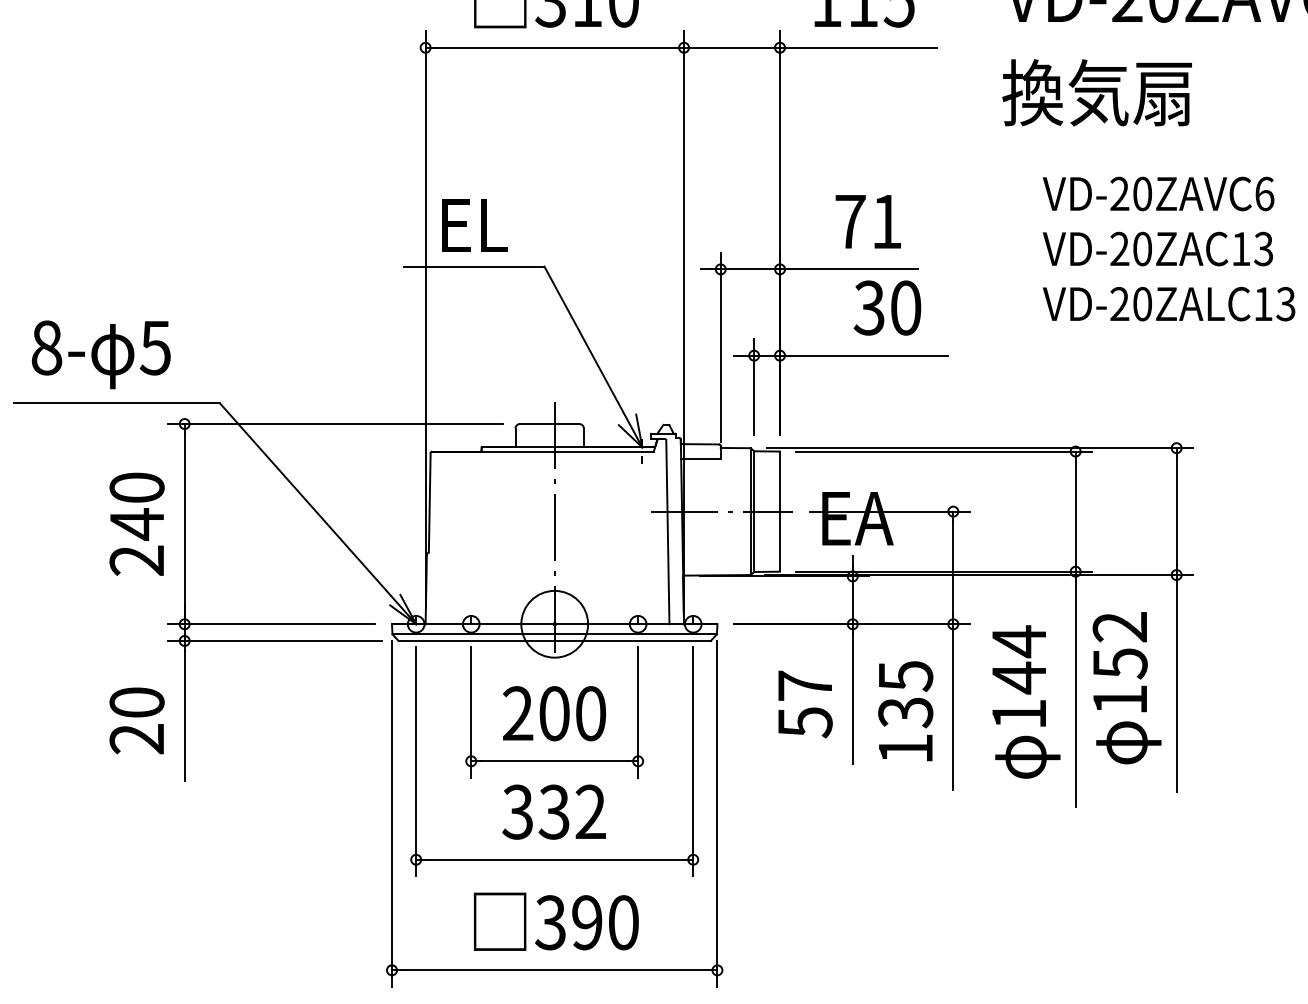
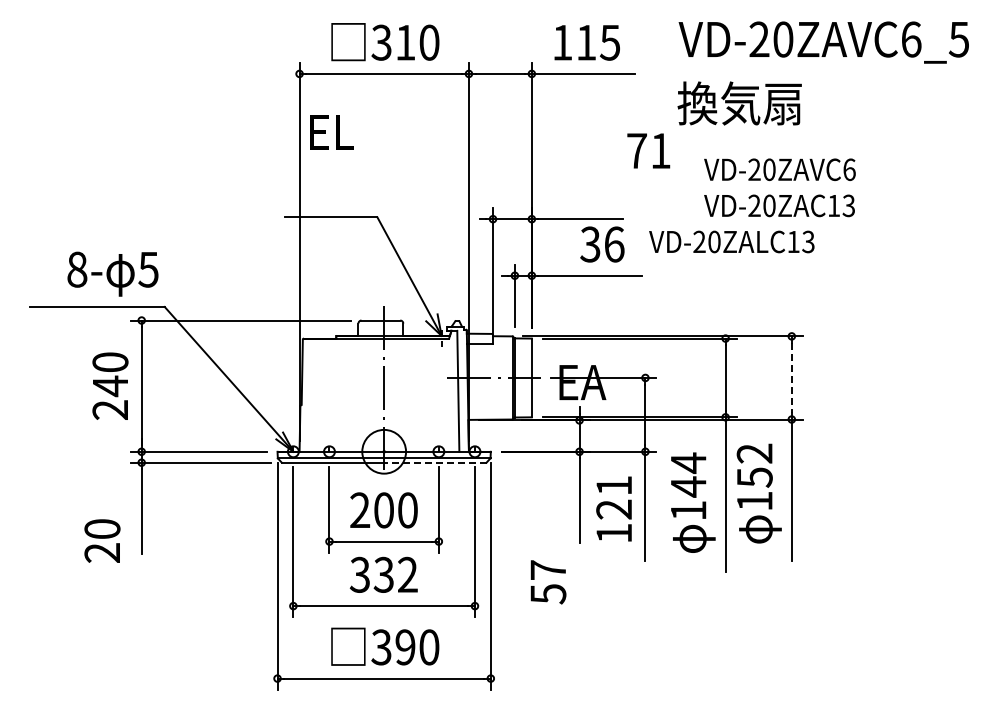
text: (867, 221) -> (648, 150), moved
text: (474, 225) -> (331, 132), moved
text: (1168, 303) -> (731, 241), moved
text: (906, 307) -> (614, 244), 30 -> 36
text: (100, 353) -> (112, 273), moved
line: (1176, 512) -> (791, 378), solid -> dashed
line: (631, 640) -> (434, 462), solid -> dashed
text: (906, 694) -> (614, 497), 135 -> 121
text: (805, 704) -> (548, 582), moved
text: (137, 719) -> (102, 540), moved

